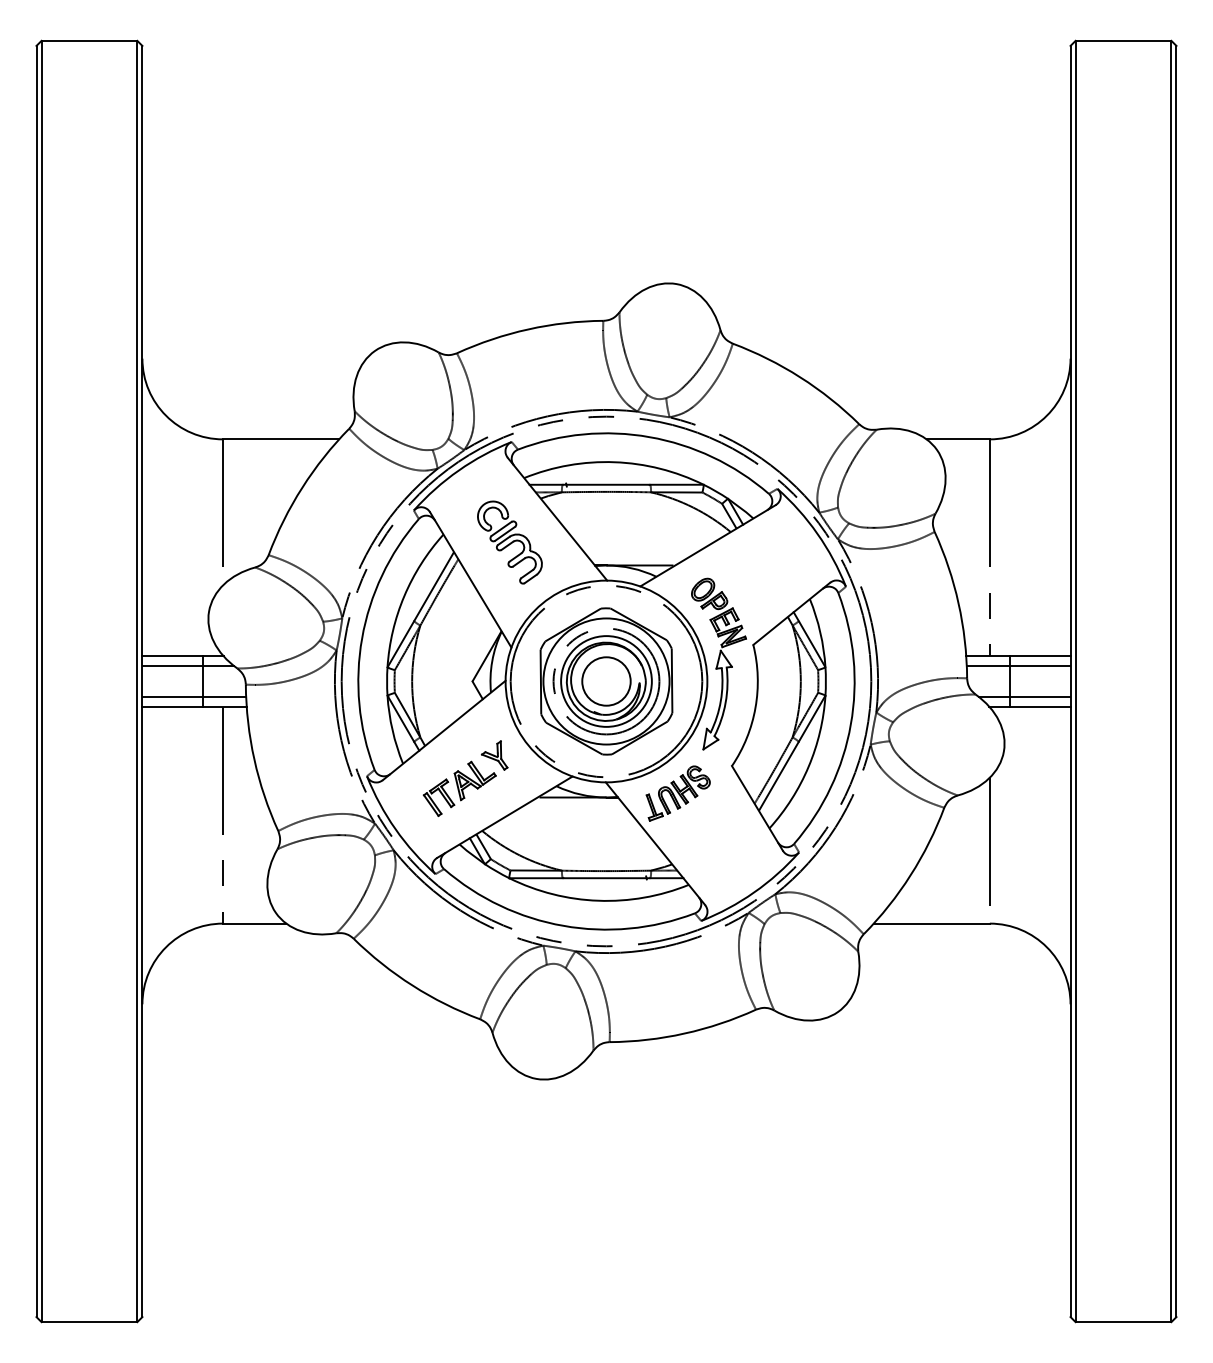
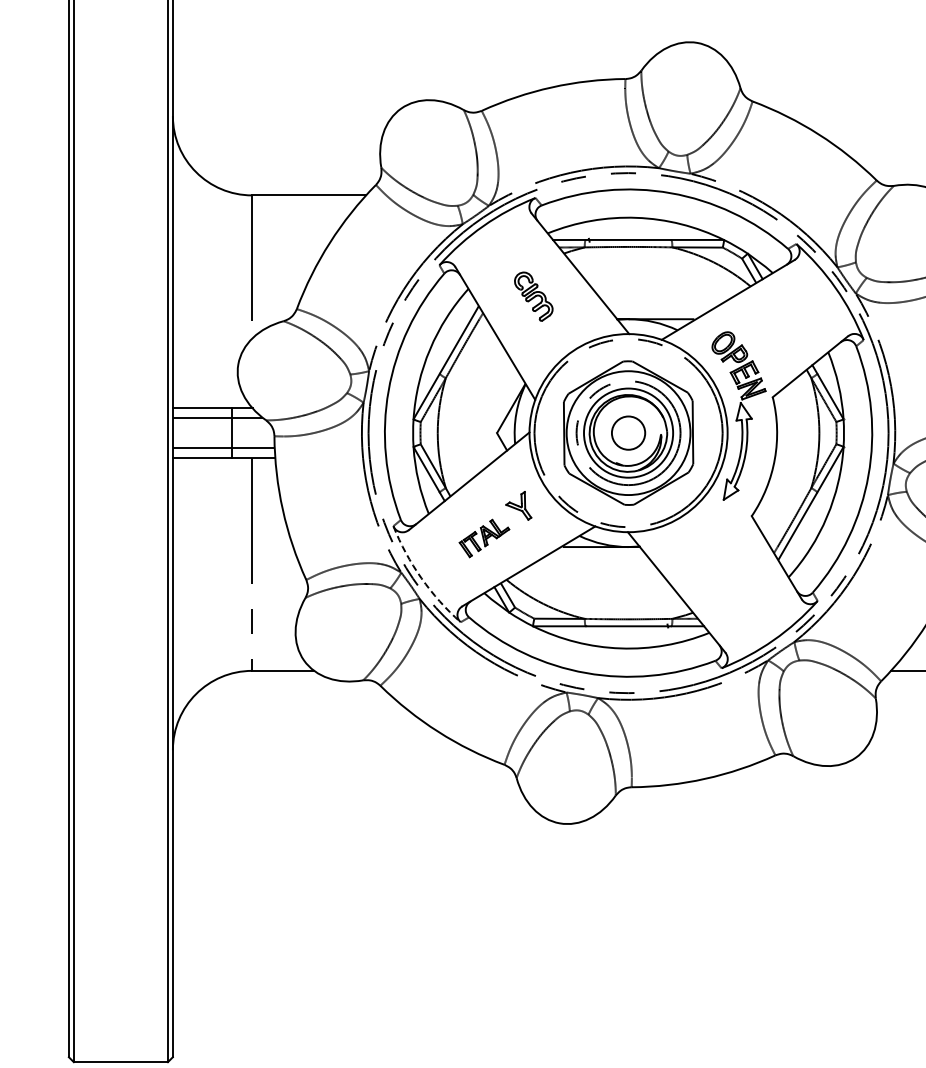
part: (509, 542) -> (533, 296), size x0.6
circle: (606, 681) -> (628, 433), size x0.7
part: (459, 788) -> (484, 538), size x0.7
part: (677, 793) -> (698, 543), removed
arc: (395, 829) -> (421, 578), solid -> dashed

